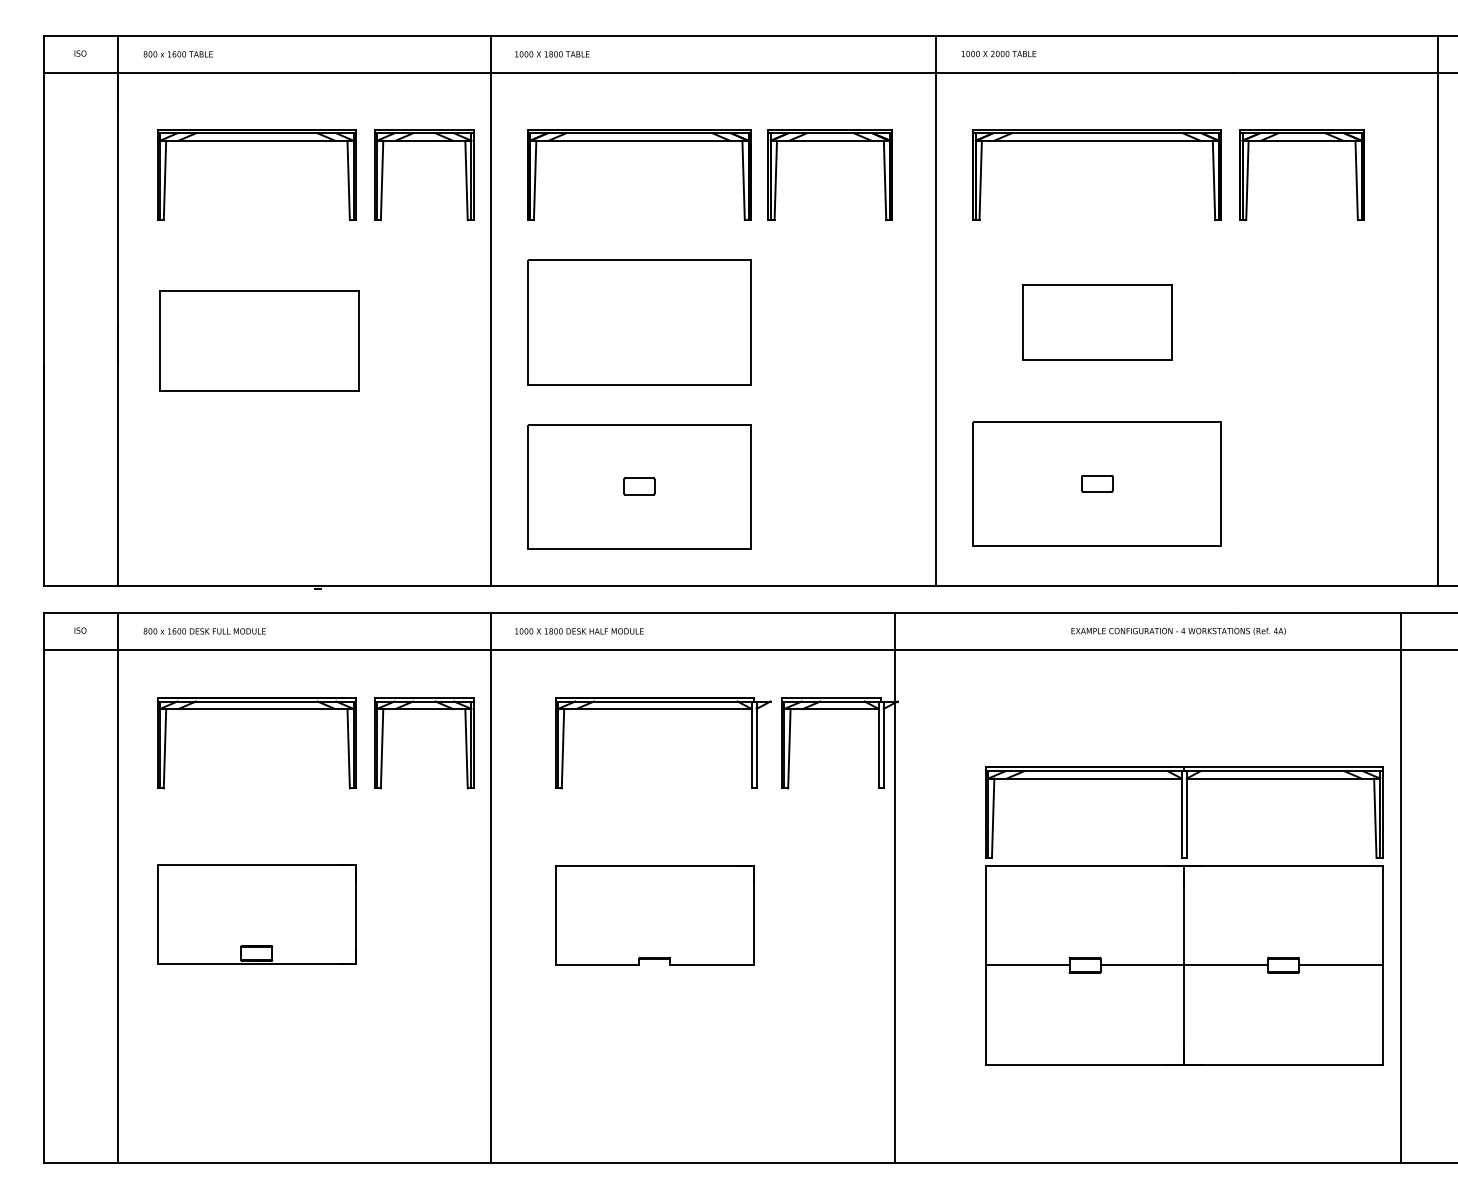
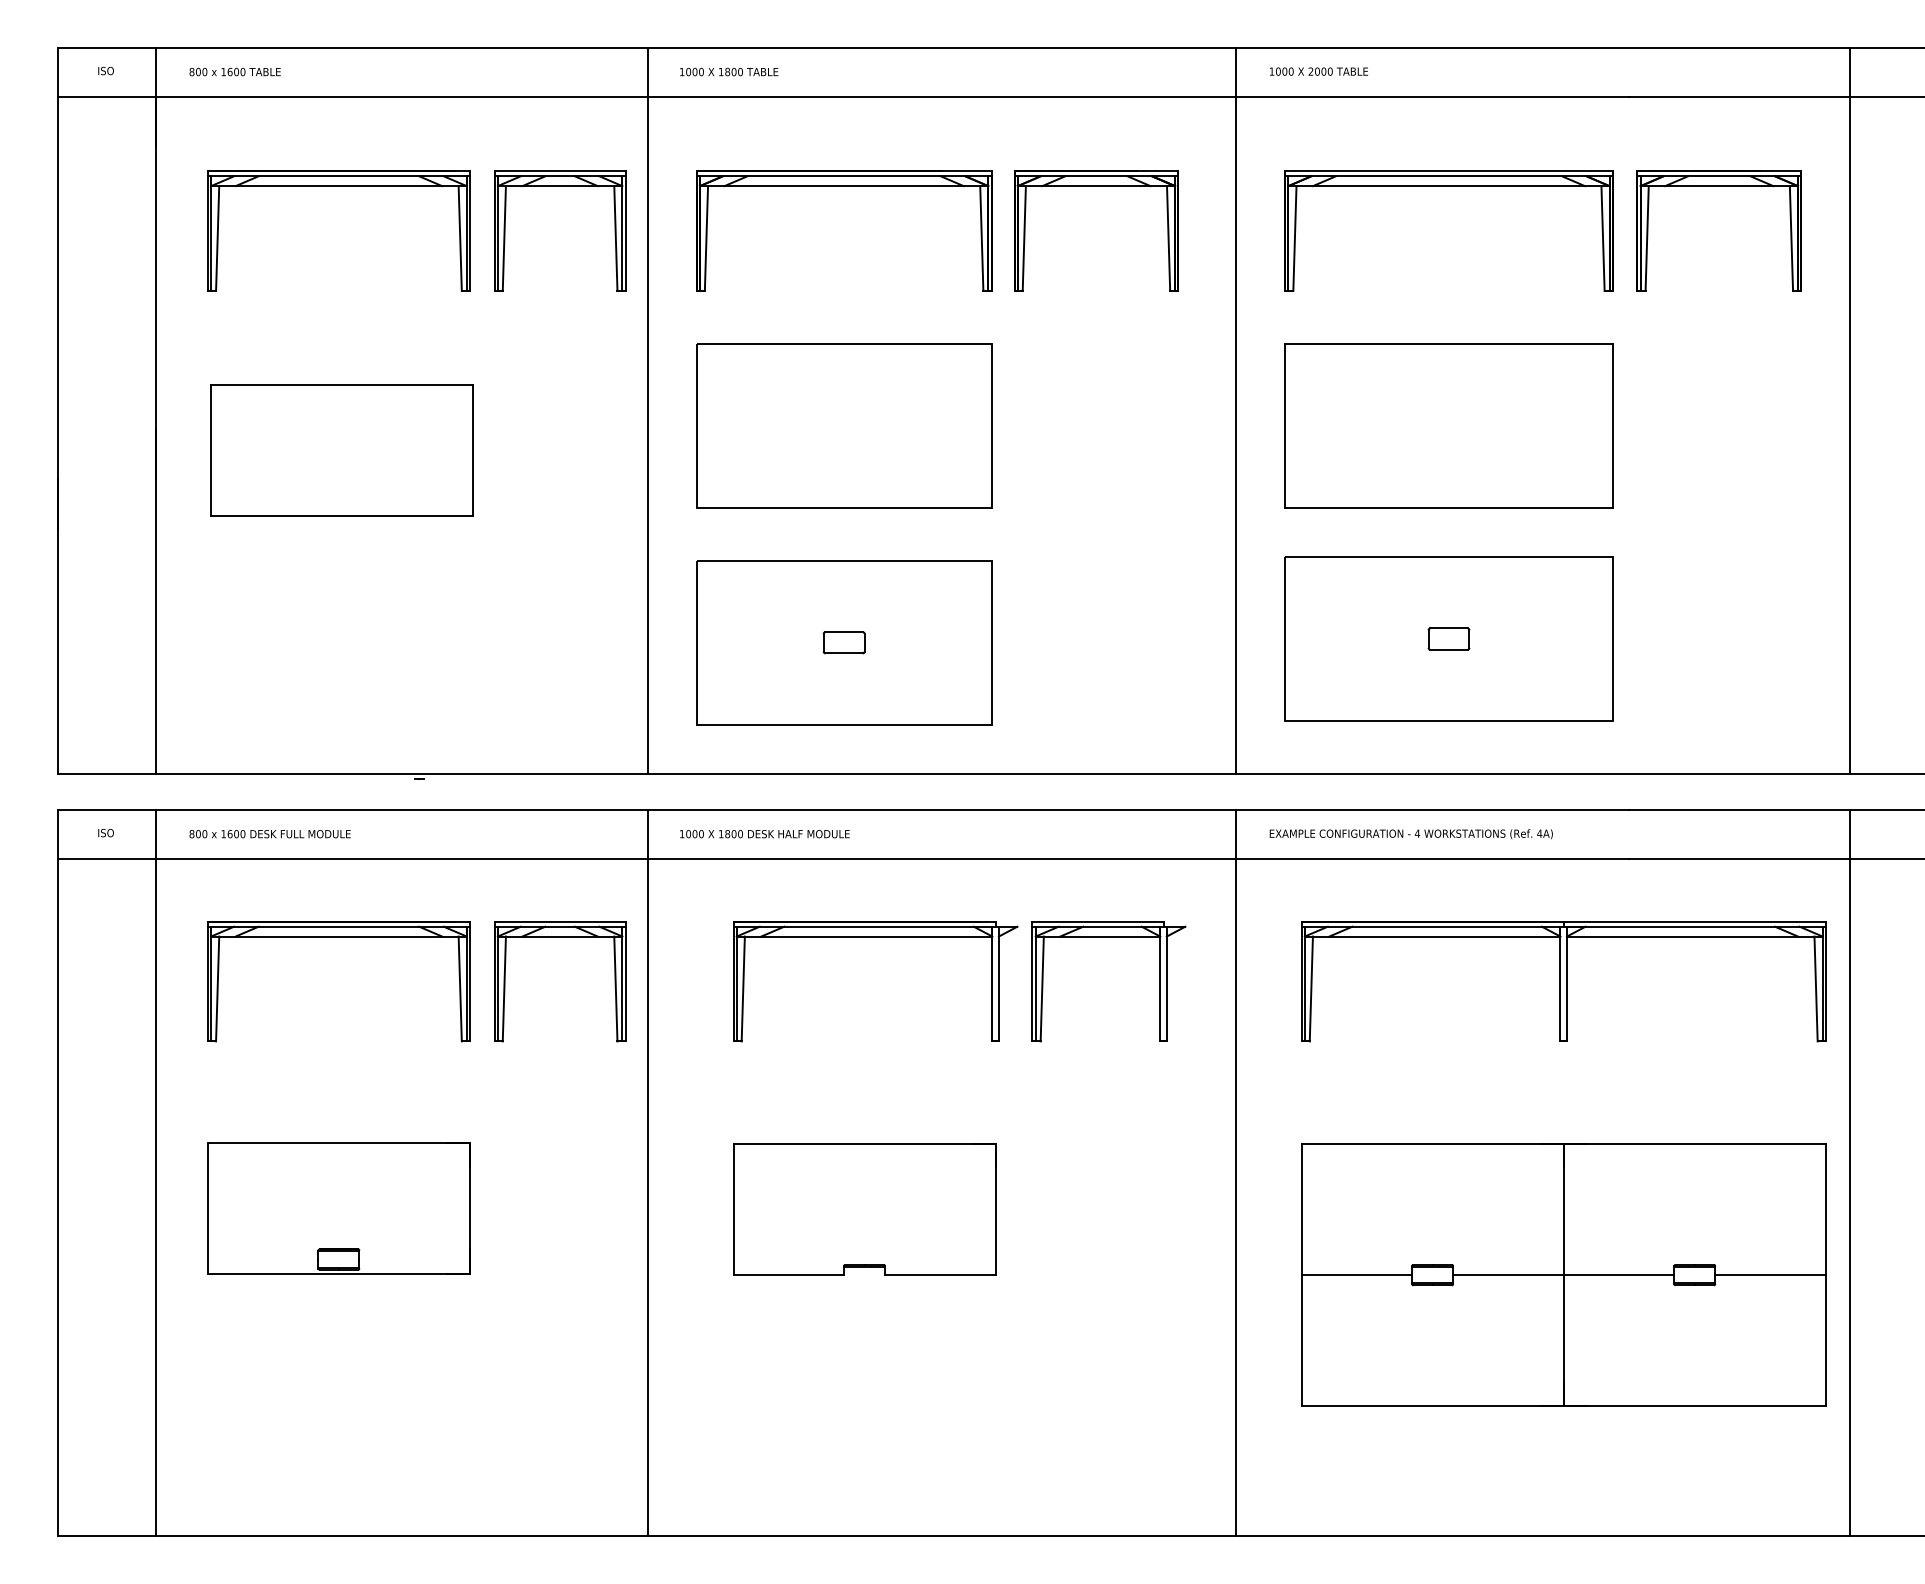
line: (1438, 310) -> (1850, 410), moved
part: (1096, 321) -> (1448, 425), size x1.67
text: (1178, 631) -> (1410, 834), moved
part: (1184, 812) -> (1563, 981), moved
line: (895, 887) -> (1236, 1172), moved

